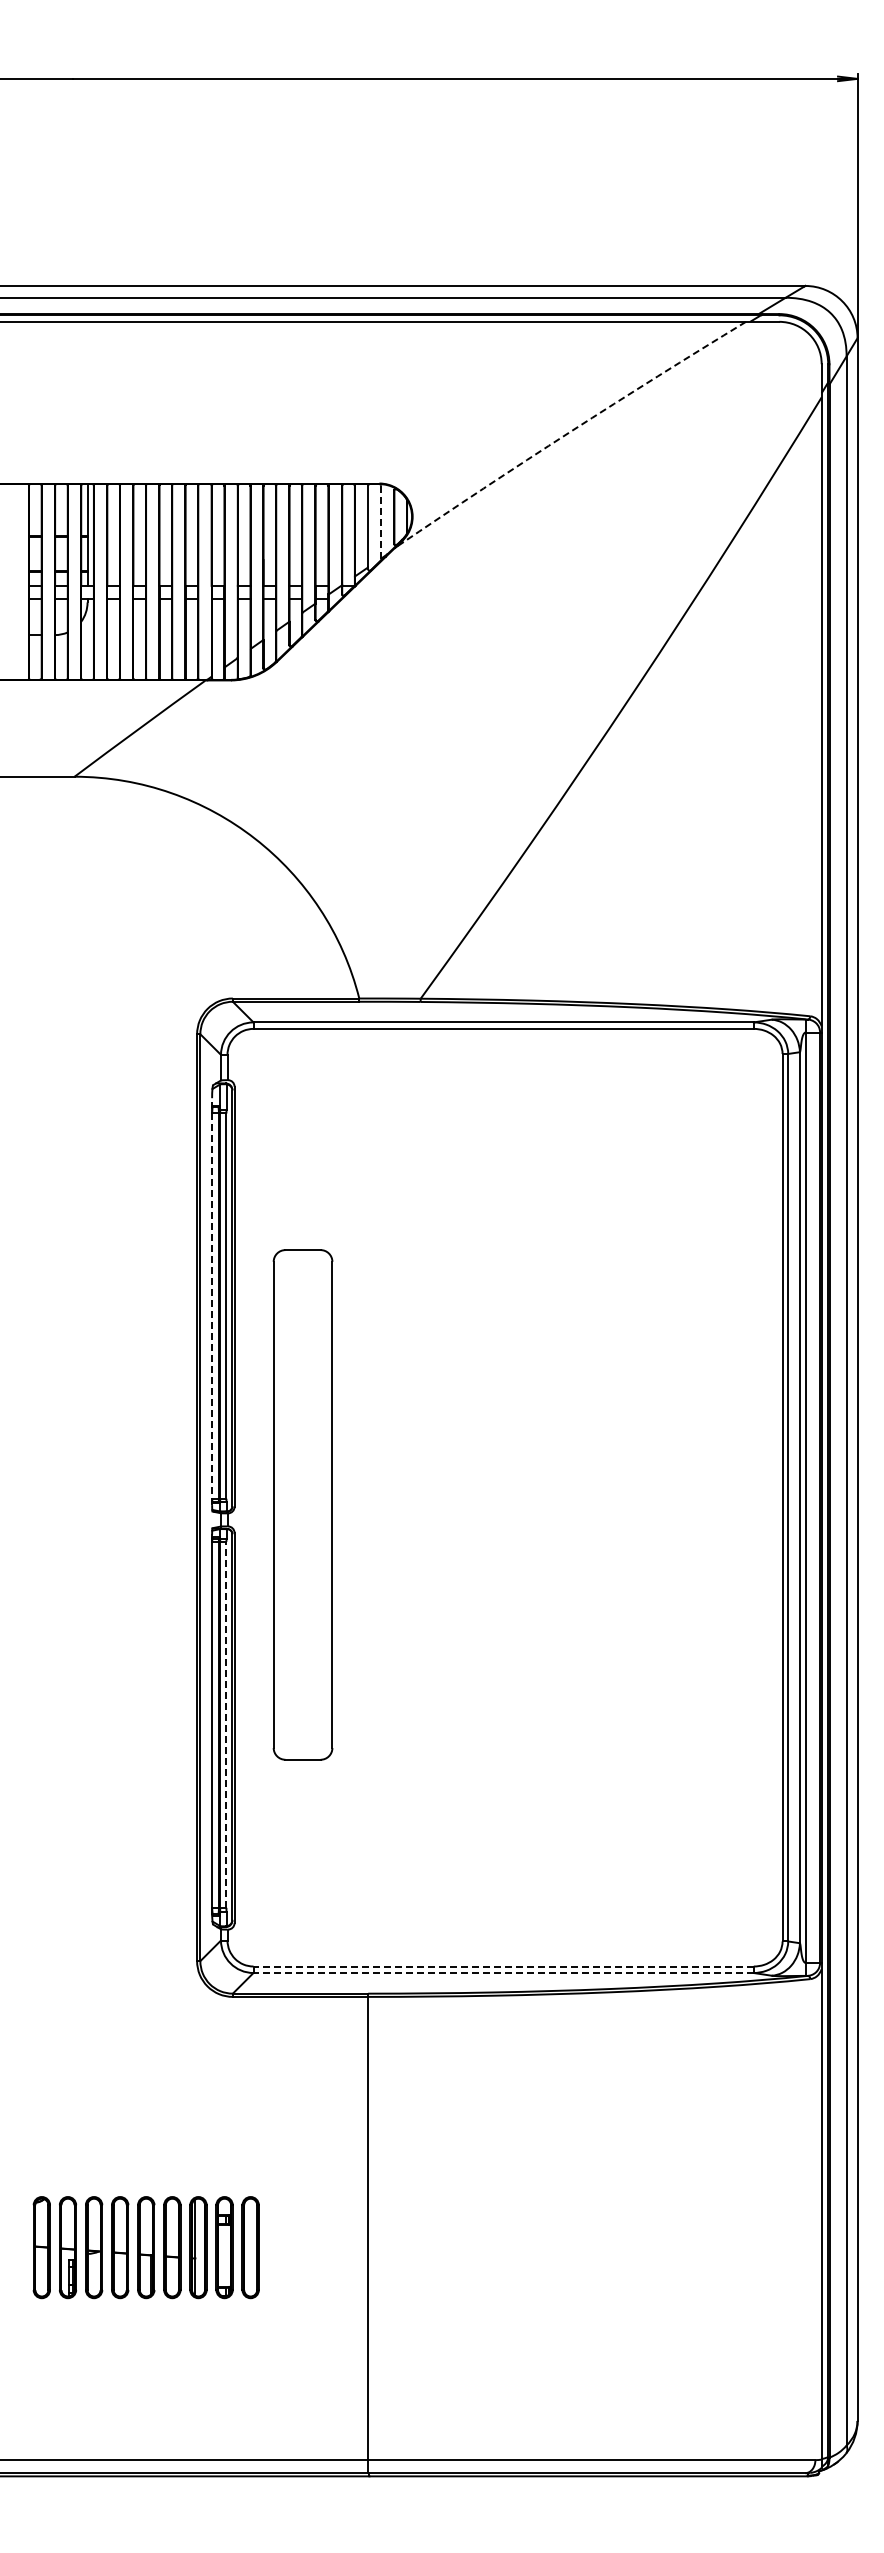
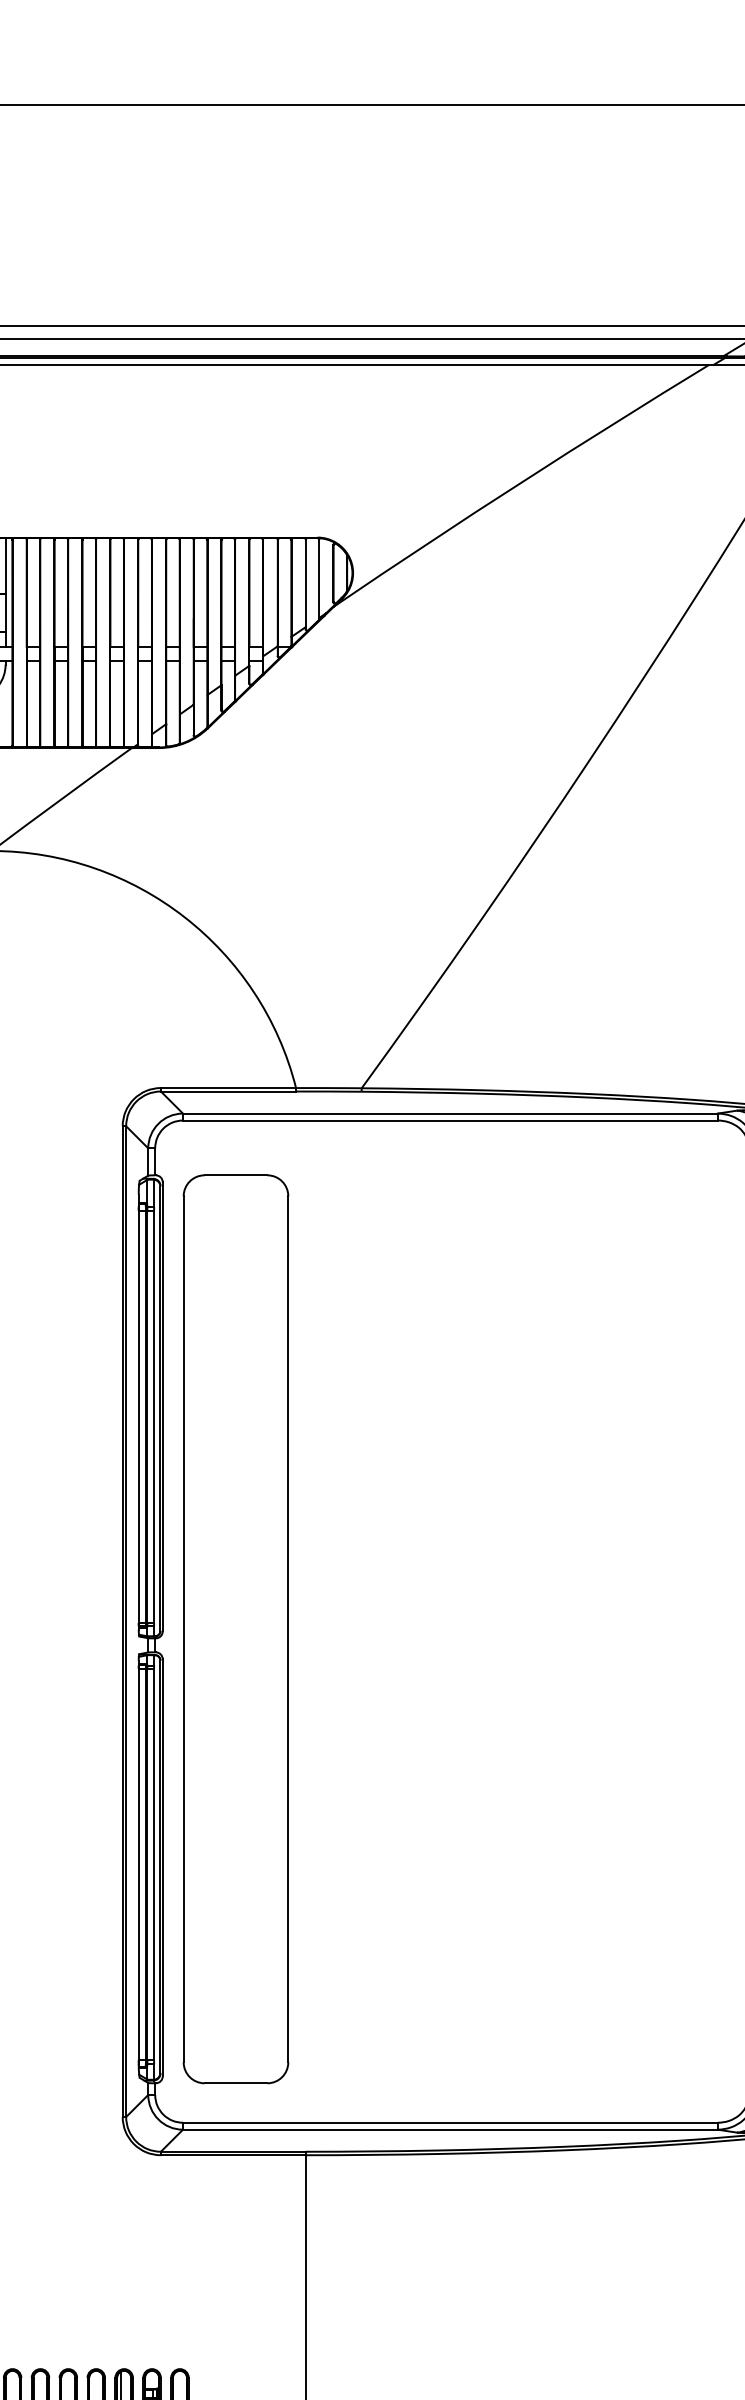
arc: (570, 431) -> (521, 481), dashed -> solid
line: (381, 522) -> (319, 579), dashed -> solid
line: (212, 1301) -> (139, 1411), dashed -> solid
part: (302, 1504) -> (235, 1628), size x1.67
line: (226, 1724) -> (154, 1864), dashed -> solid
line: (503, 1966) -> (450, 2122), dashed -> solid
line: (503, 1973) -> (450, 2130), dashed -> solid

